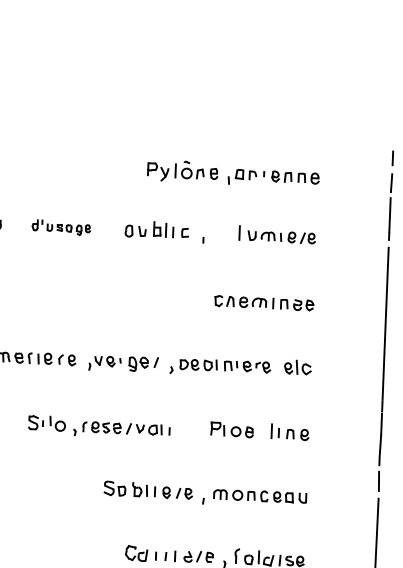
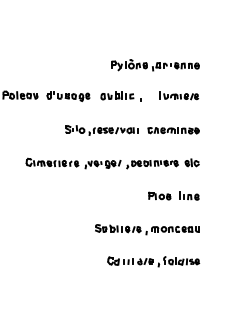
part: (61, 228) -> (68, 96), size x1.43
part: (98, 427) -> (101, 130), moved

